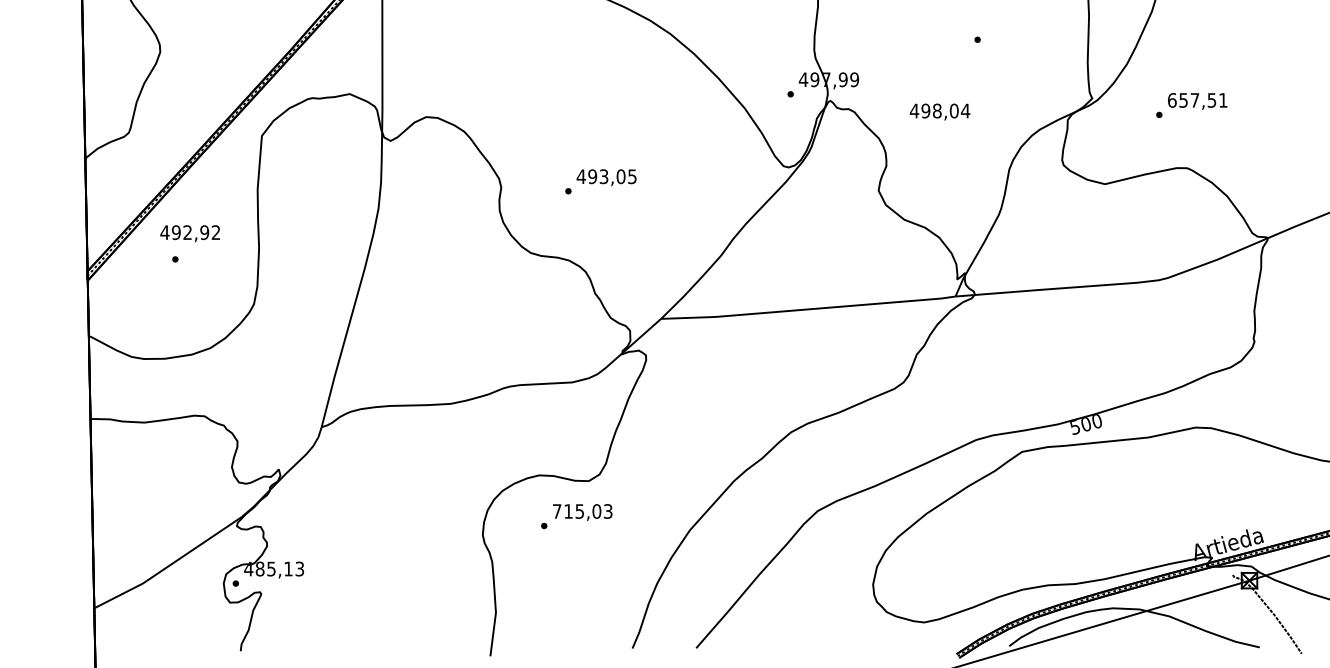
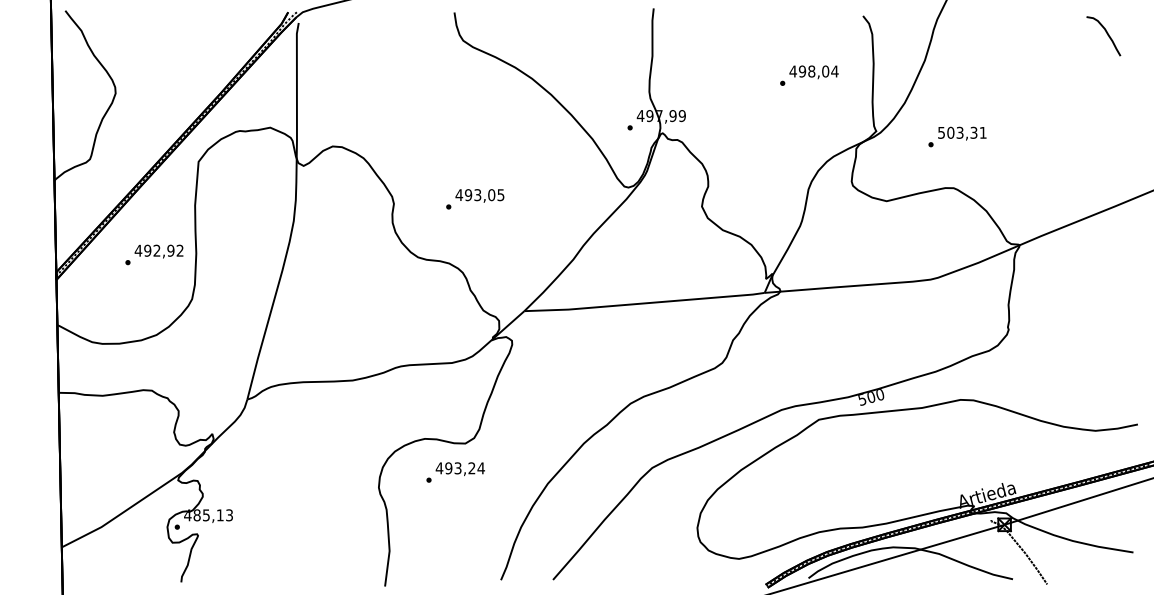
text: (1191, 99) -> (957, 132), 657,51 -> 503,31
text: (939, 112) -> (813, 72), moved
text: (189, 233) -> (158, 251), moved
text: (581, 511) -> (459, 468), 715,03 -> 493,24

